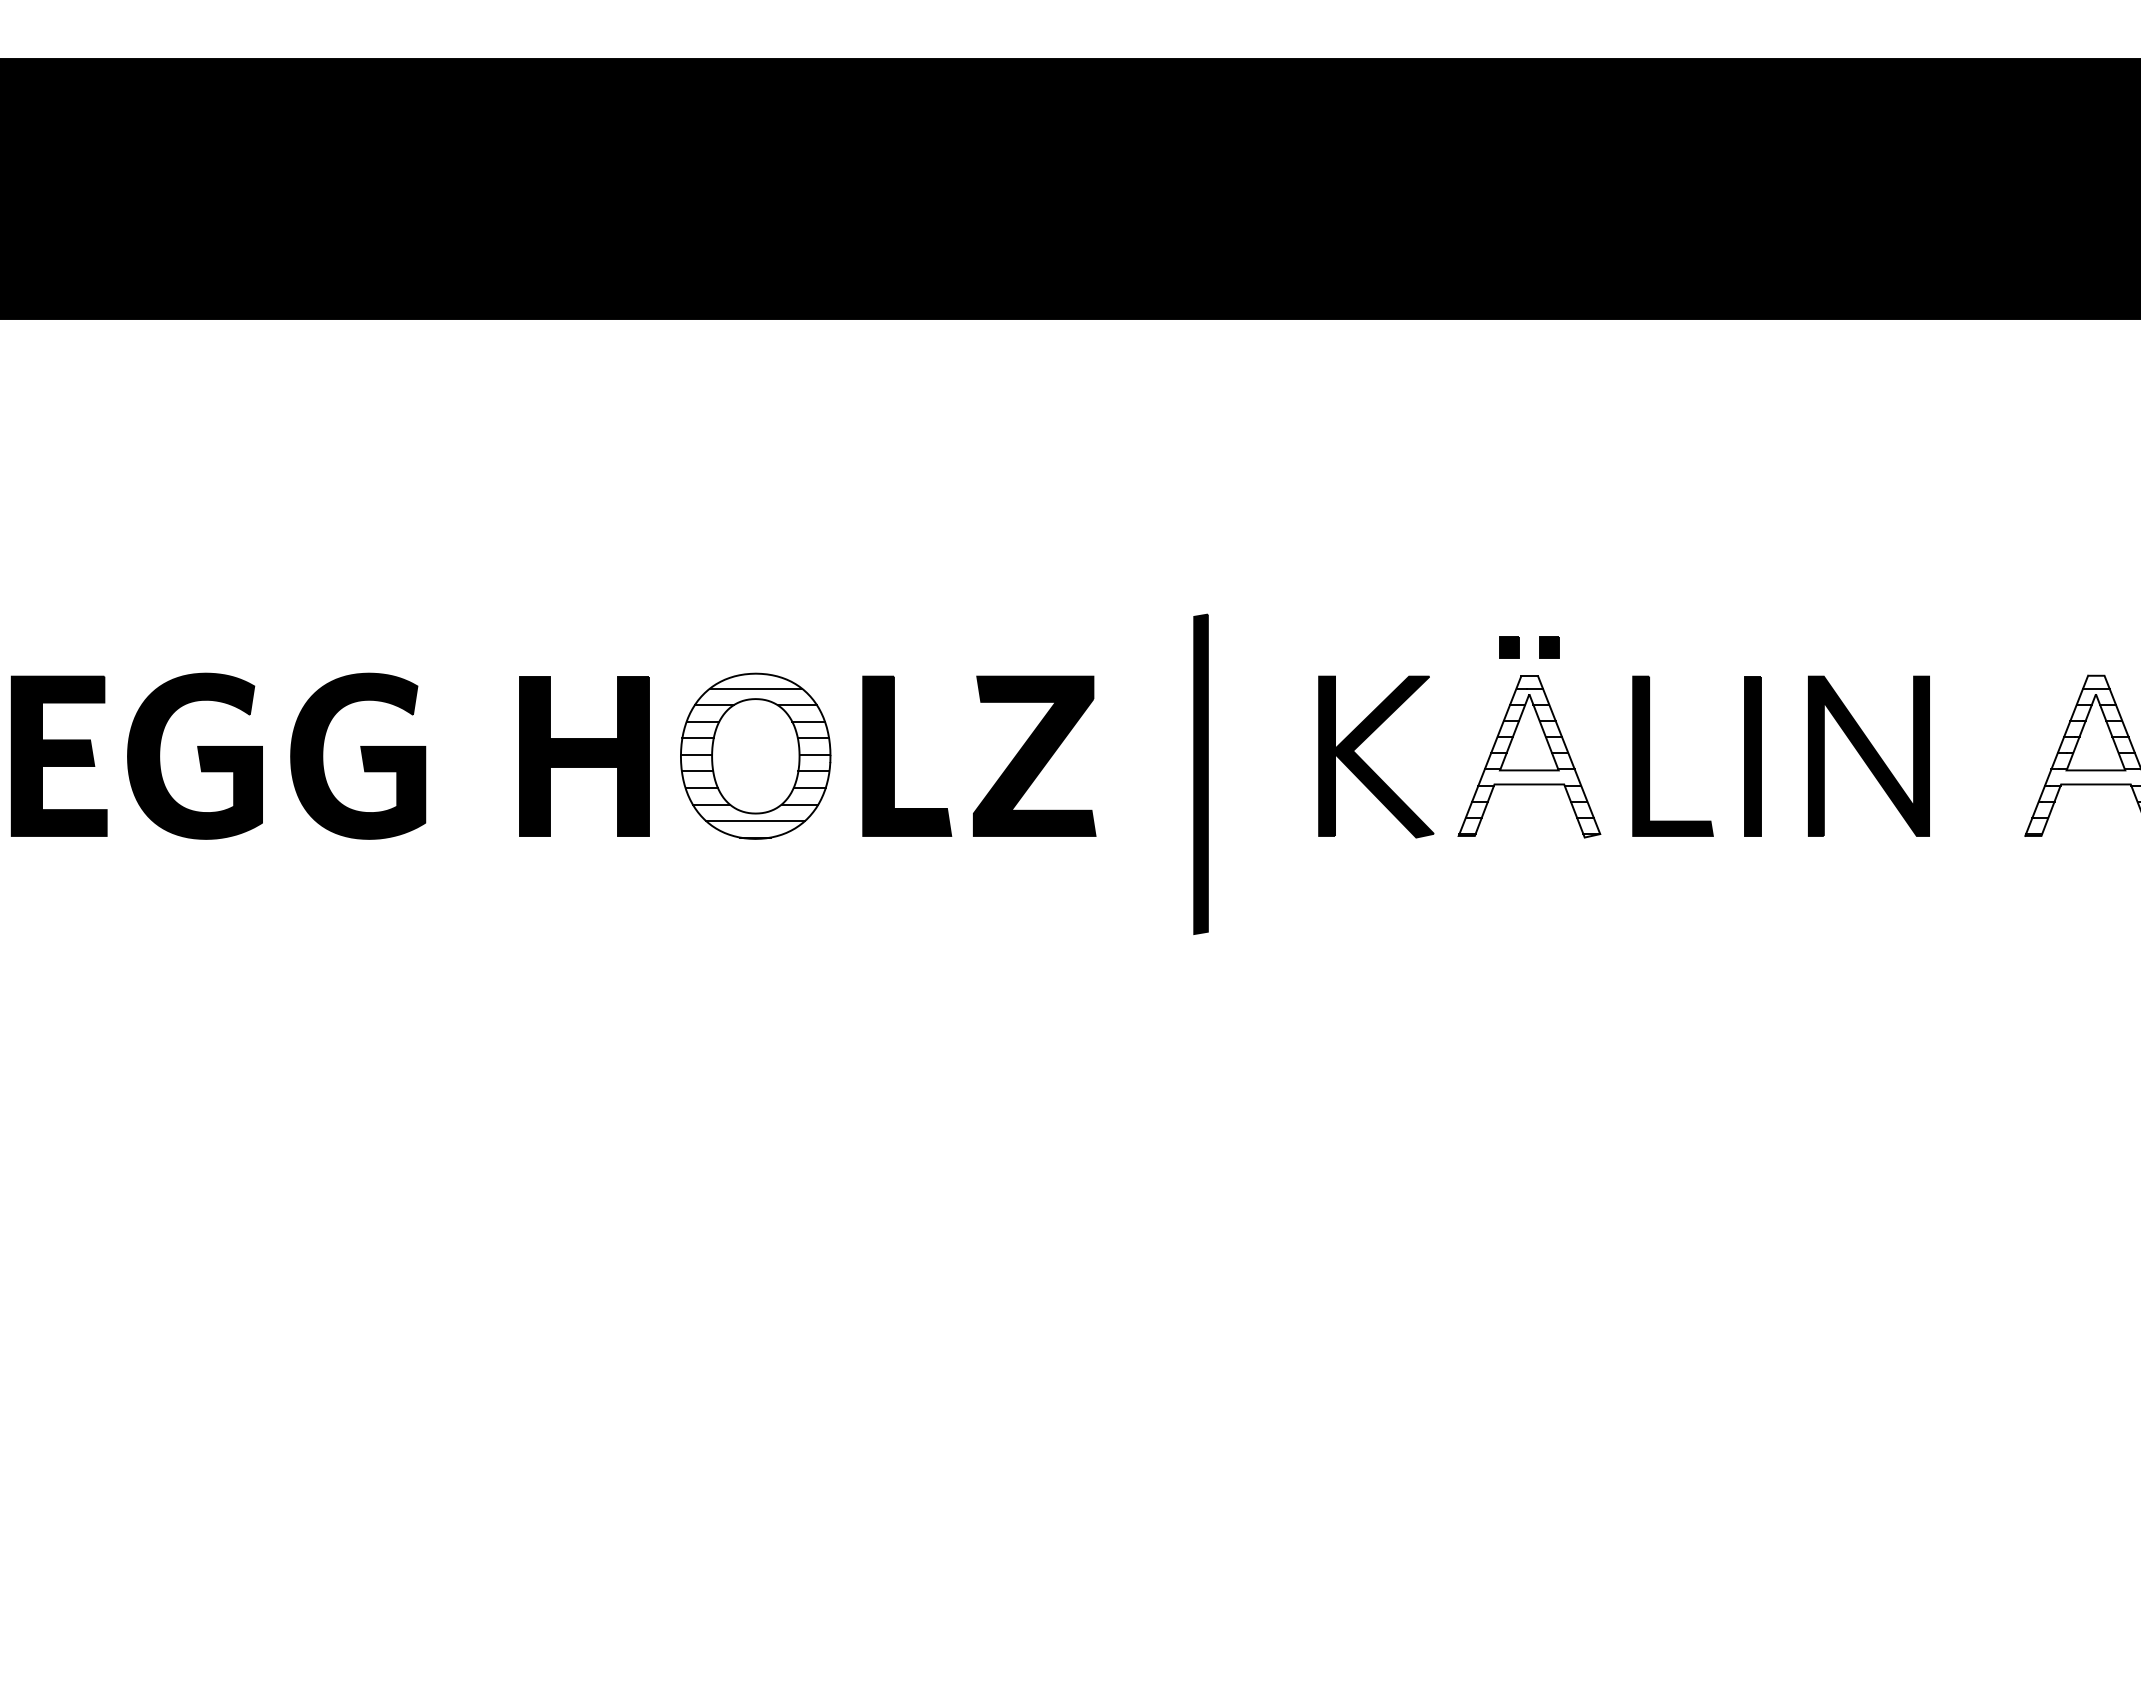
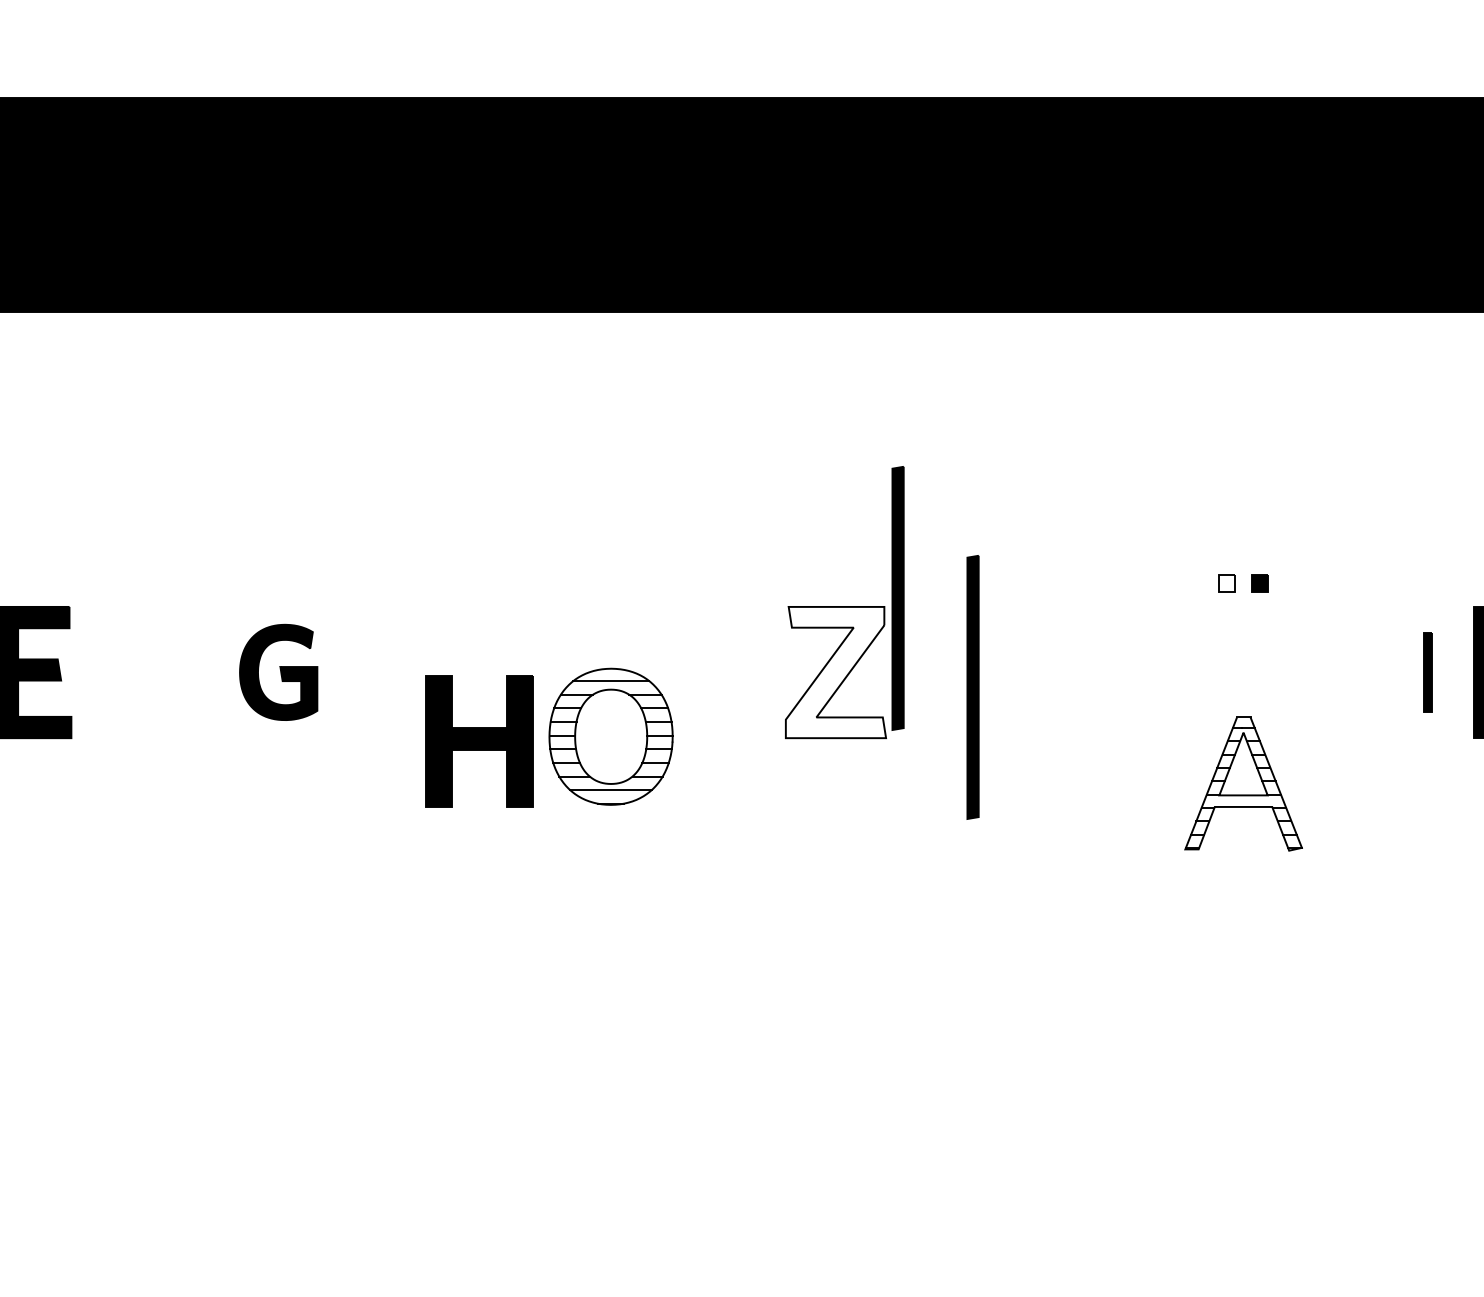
fill: (1509, 647) -> (1227, 582), removed
part: (1109, 665) -> (897, 597), added
part: (194, 755) -> (143, 671), removed
part: (358, 755) -> (278, 671), size x0.7
part: (755, 755) -> (610, 736), moved
part: (894, 755) -> (720, 671), removed
fill: (1034, 755) -> (835, 671), removed
part: (1649, 755) -> (1342, 671), removed
part: (584, 756) -> (479, 741), moved
part: (1529, 756) -> (1243, 783), moved
part: (1752, 756) -> (1427, 672), size x0.6
part: (1367, 764) -> (1110, 679), removed

